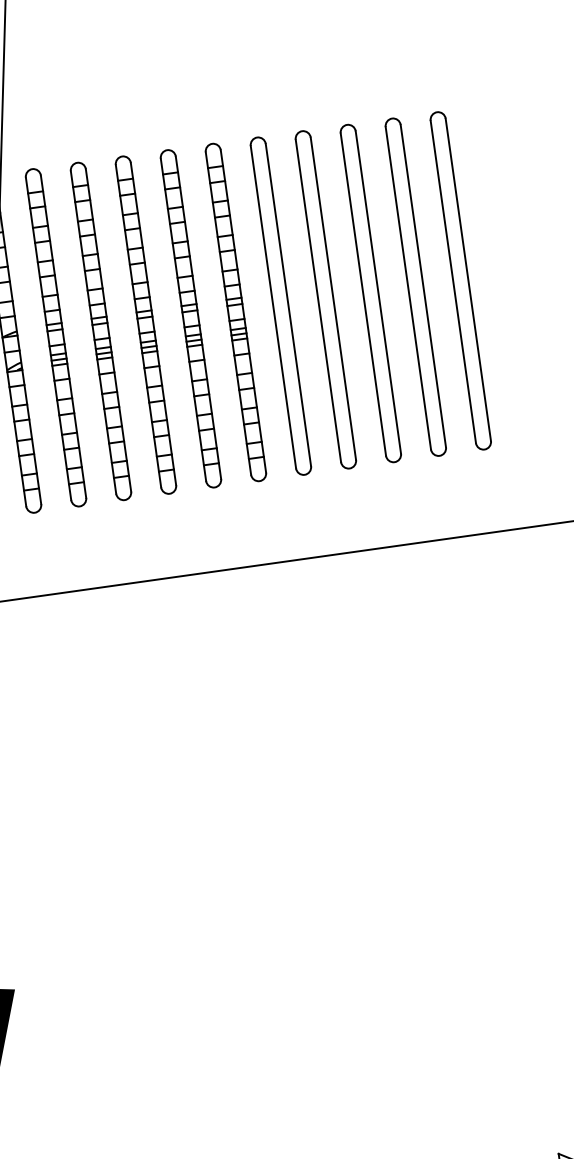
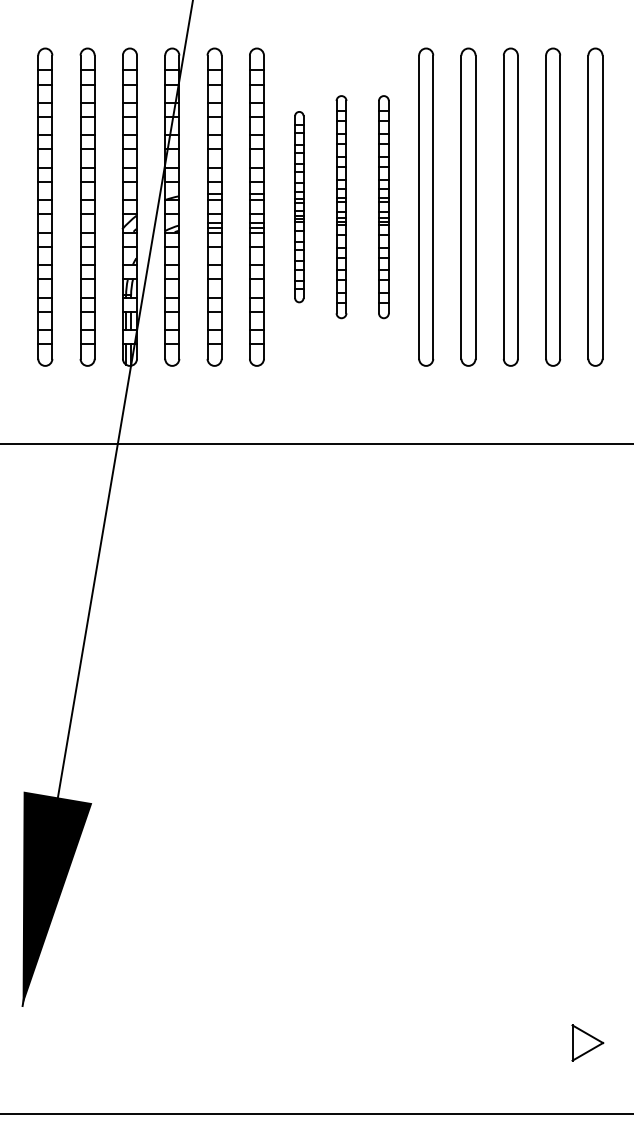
part: (235, 311) -> (383, 206), size x0.7
part: (190, 318) -> (341, 206), size x0.7
part: (146, 324) -> (299, 206), size x0.6

